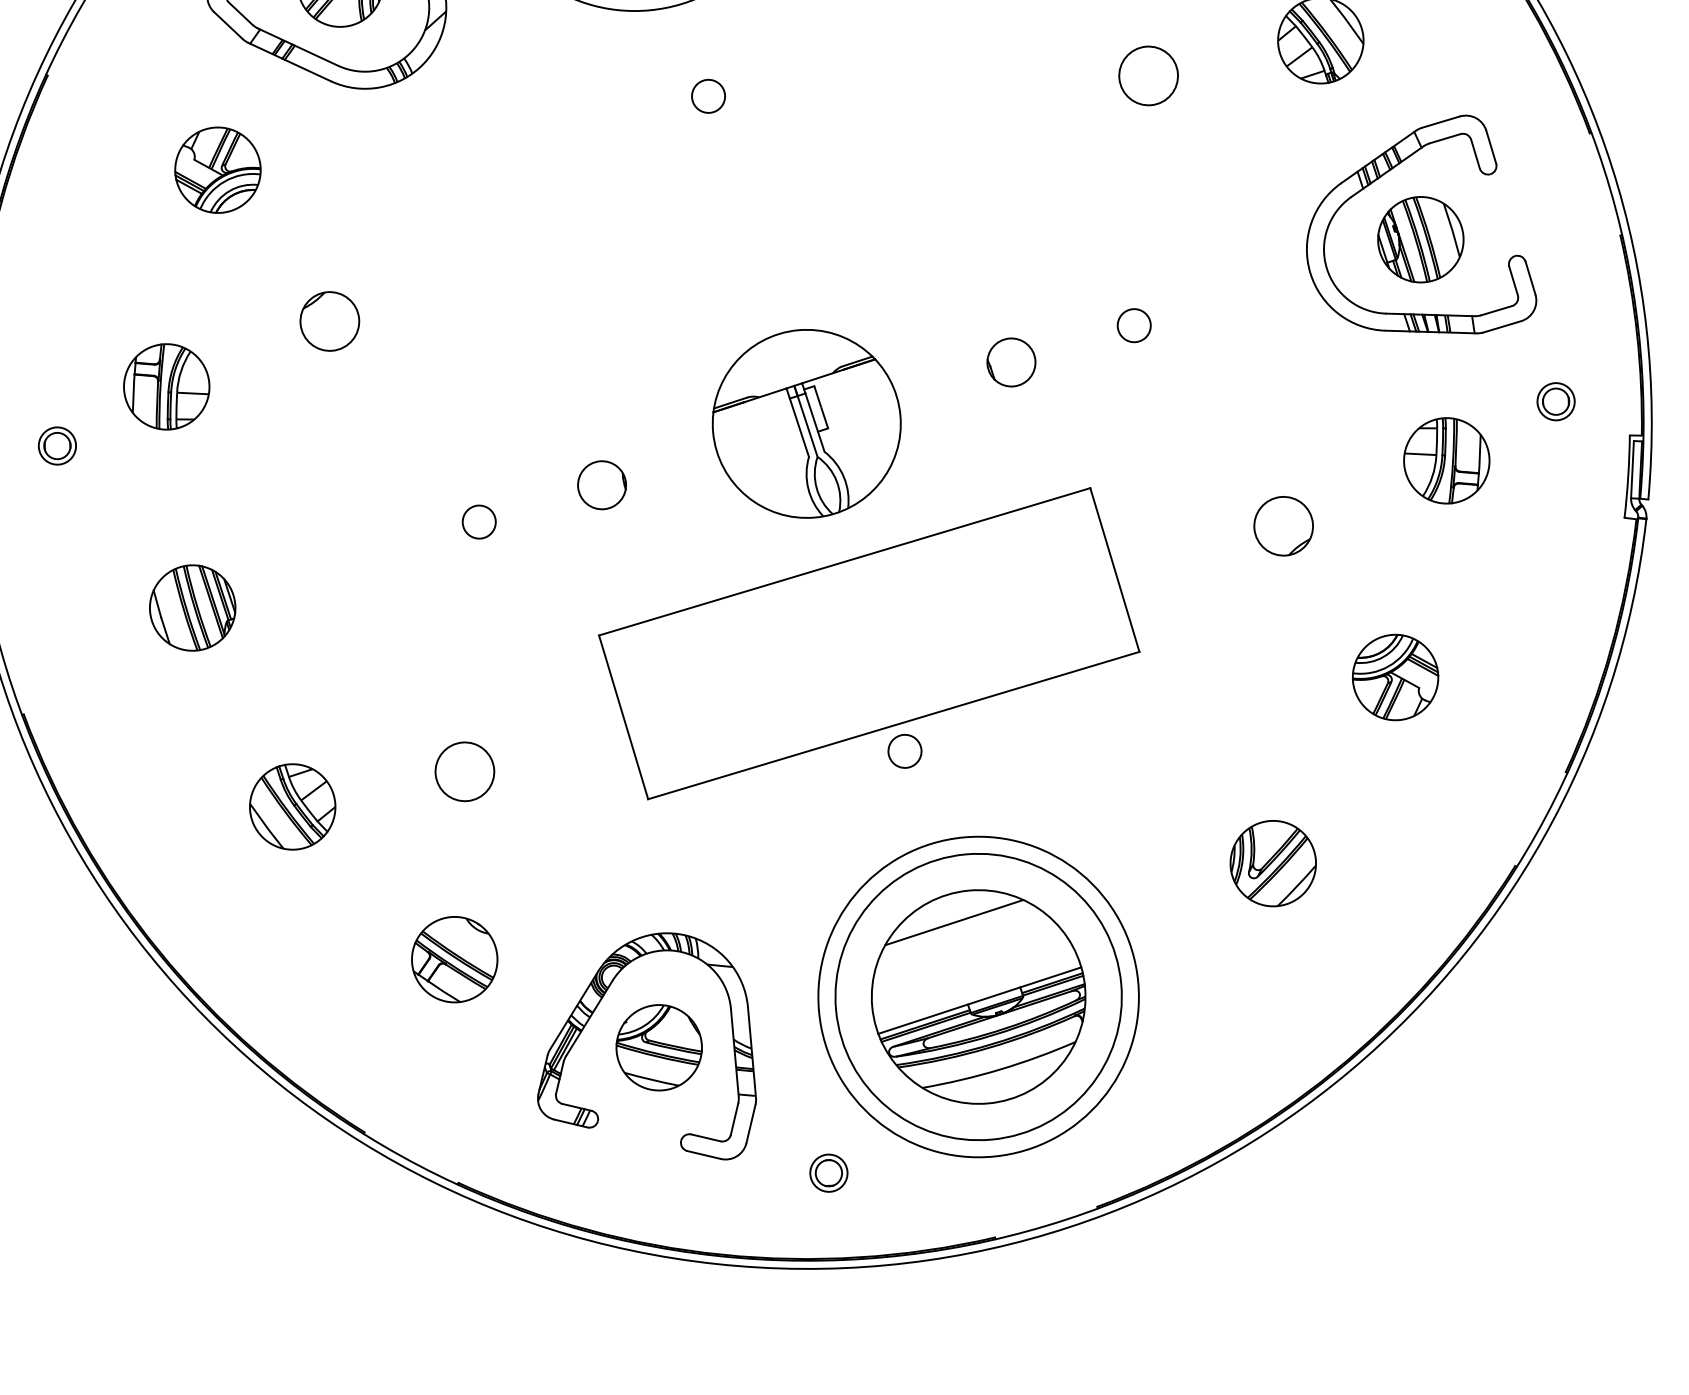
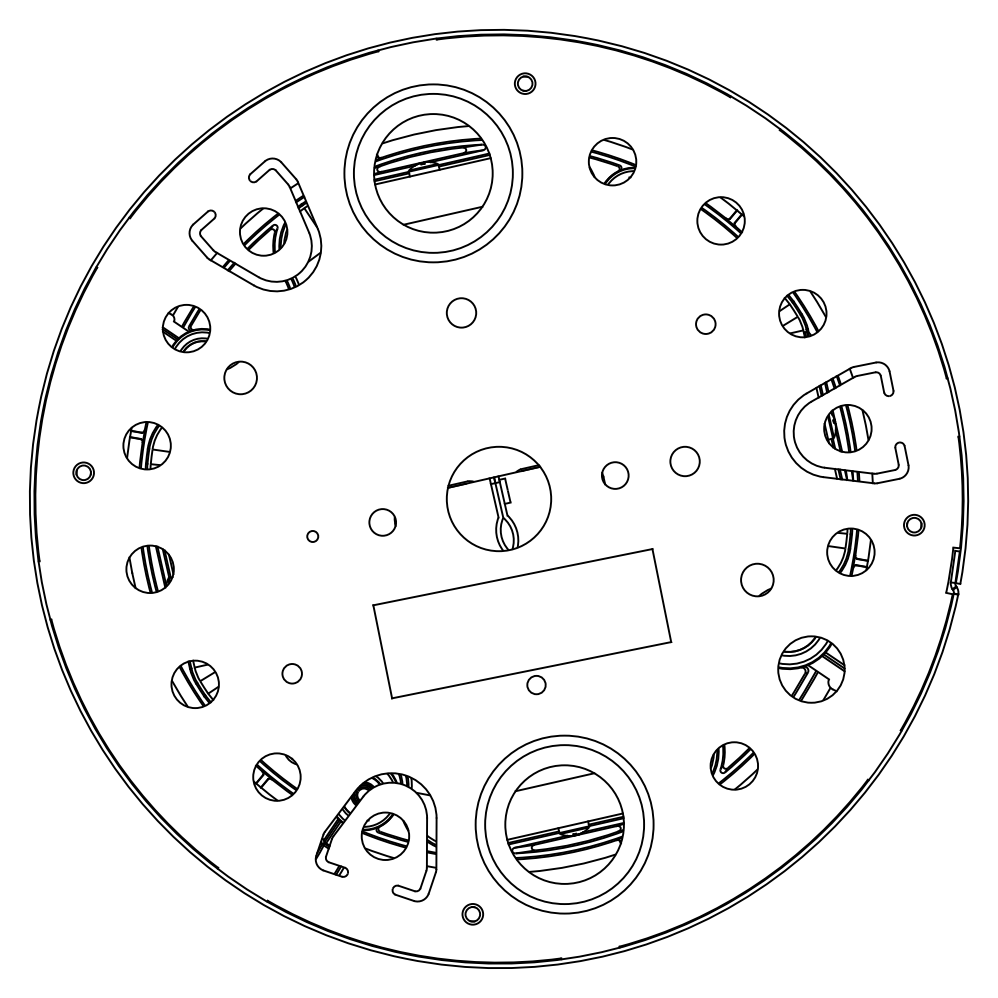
circle: (1147, 74) -> (705, 323), size x0.6
circle: (708, 95) -> (461, 312), size x1.6
part: (329, 320) -> (240, 377), moved
circle: (1133, 325) -> (684, 461), size x1.6
circle: (478, 522) -> (312, 536), size x0.6
part: (1395, 675) -> (811, 668), size x1.4
circle: (463, 771) -> (291, 673), size x0.6

